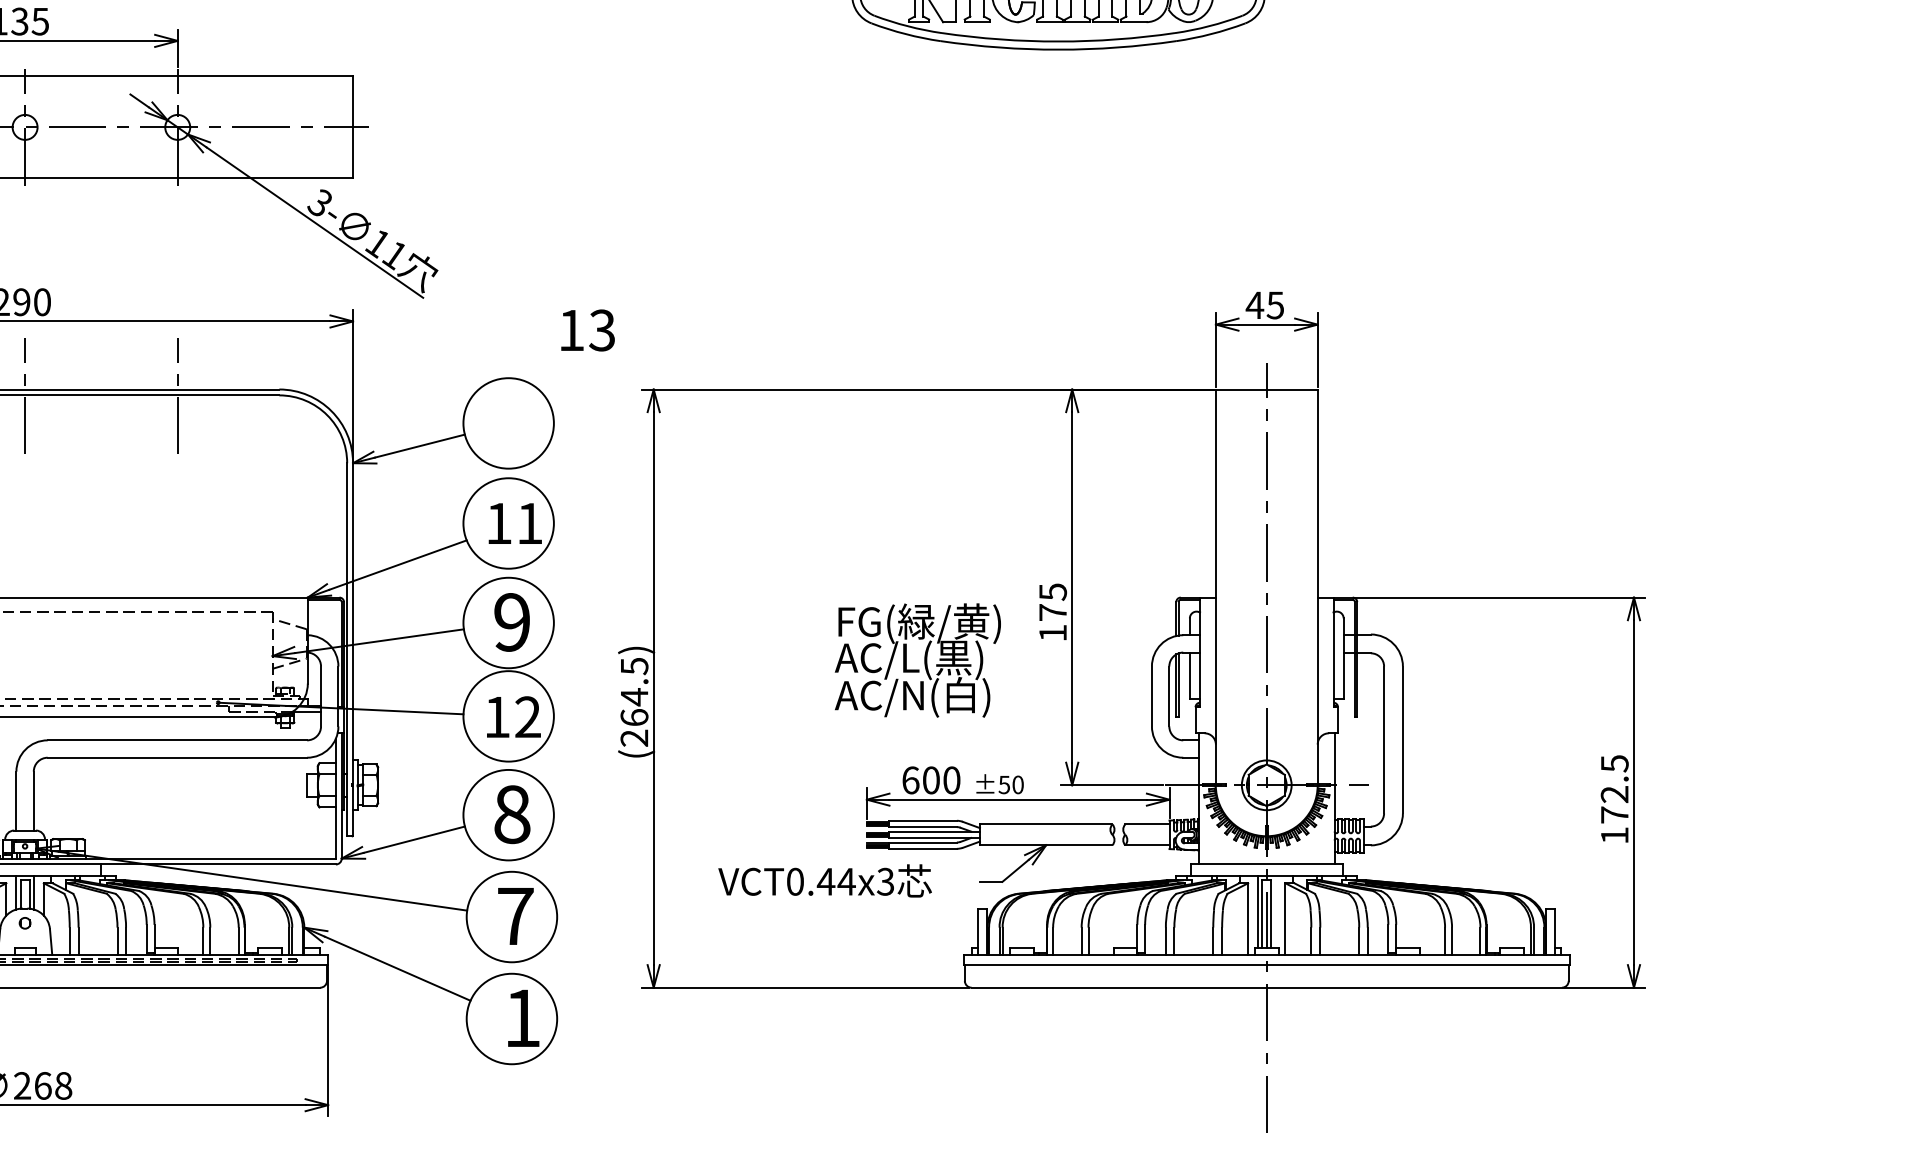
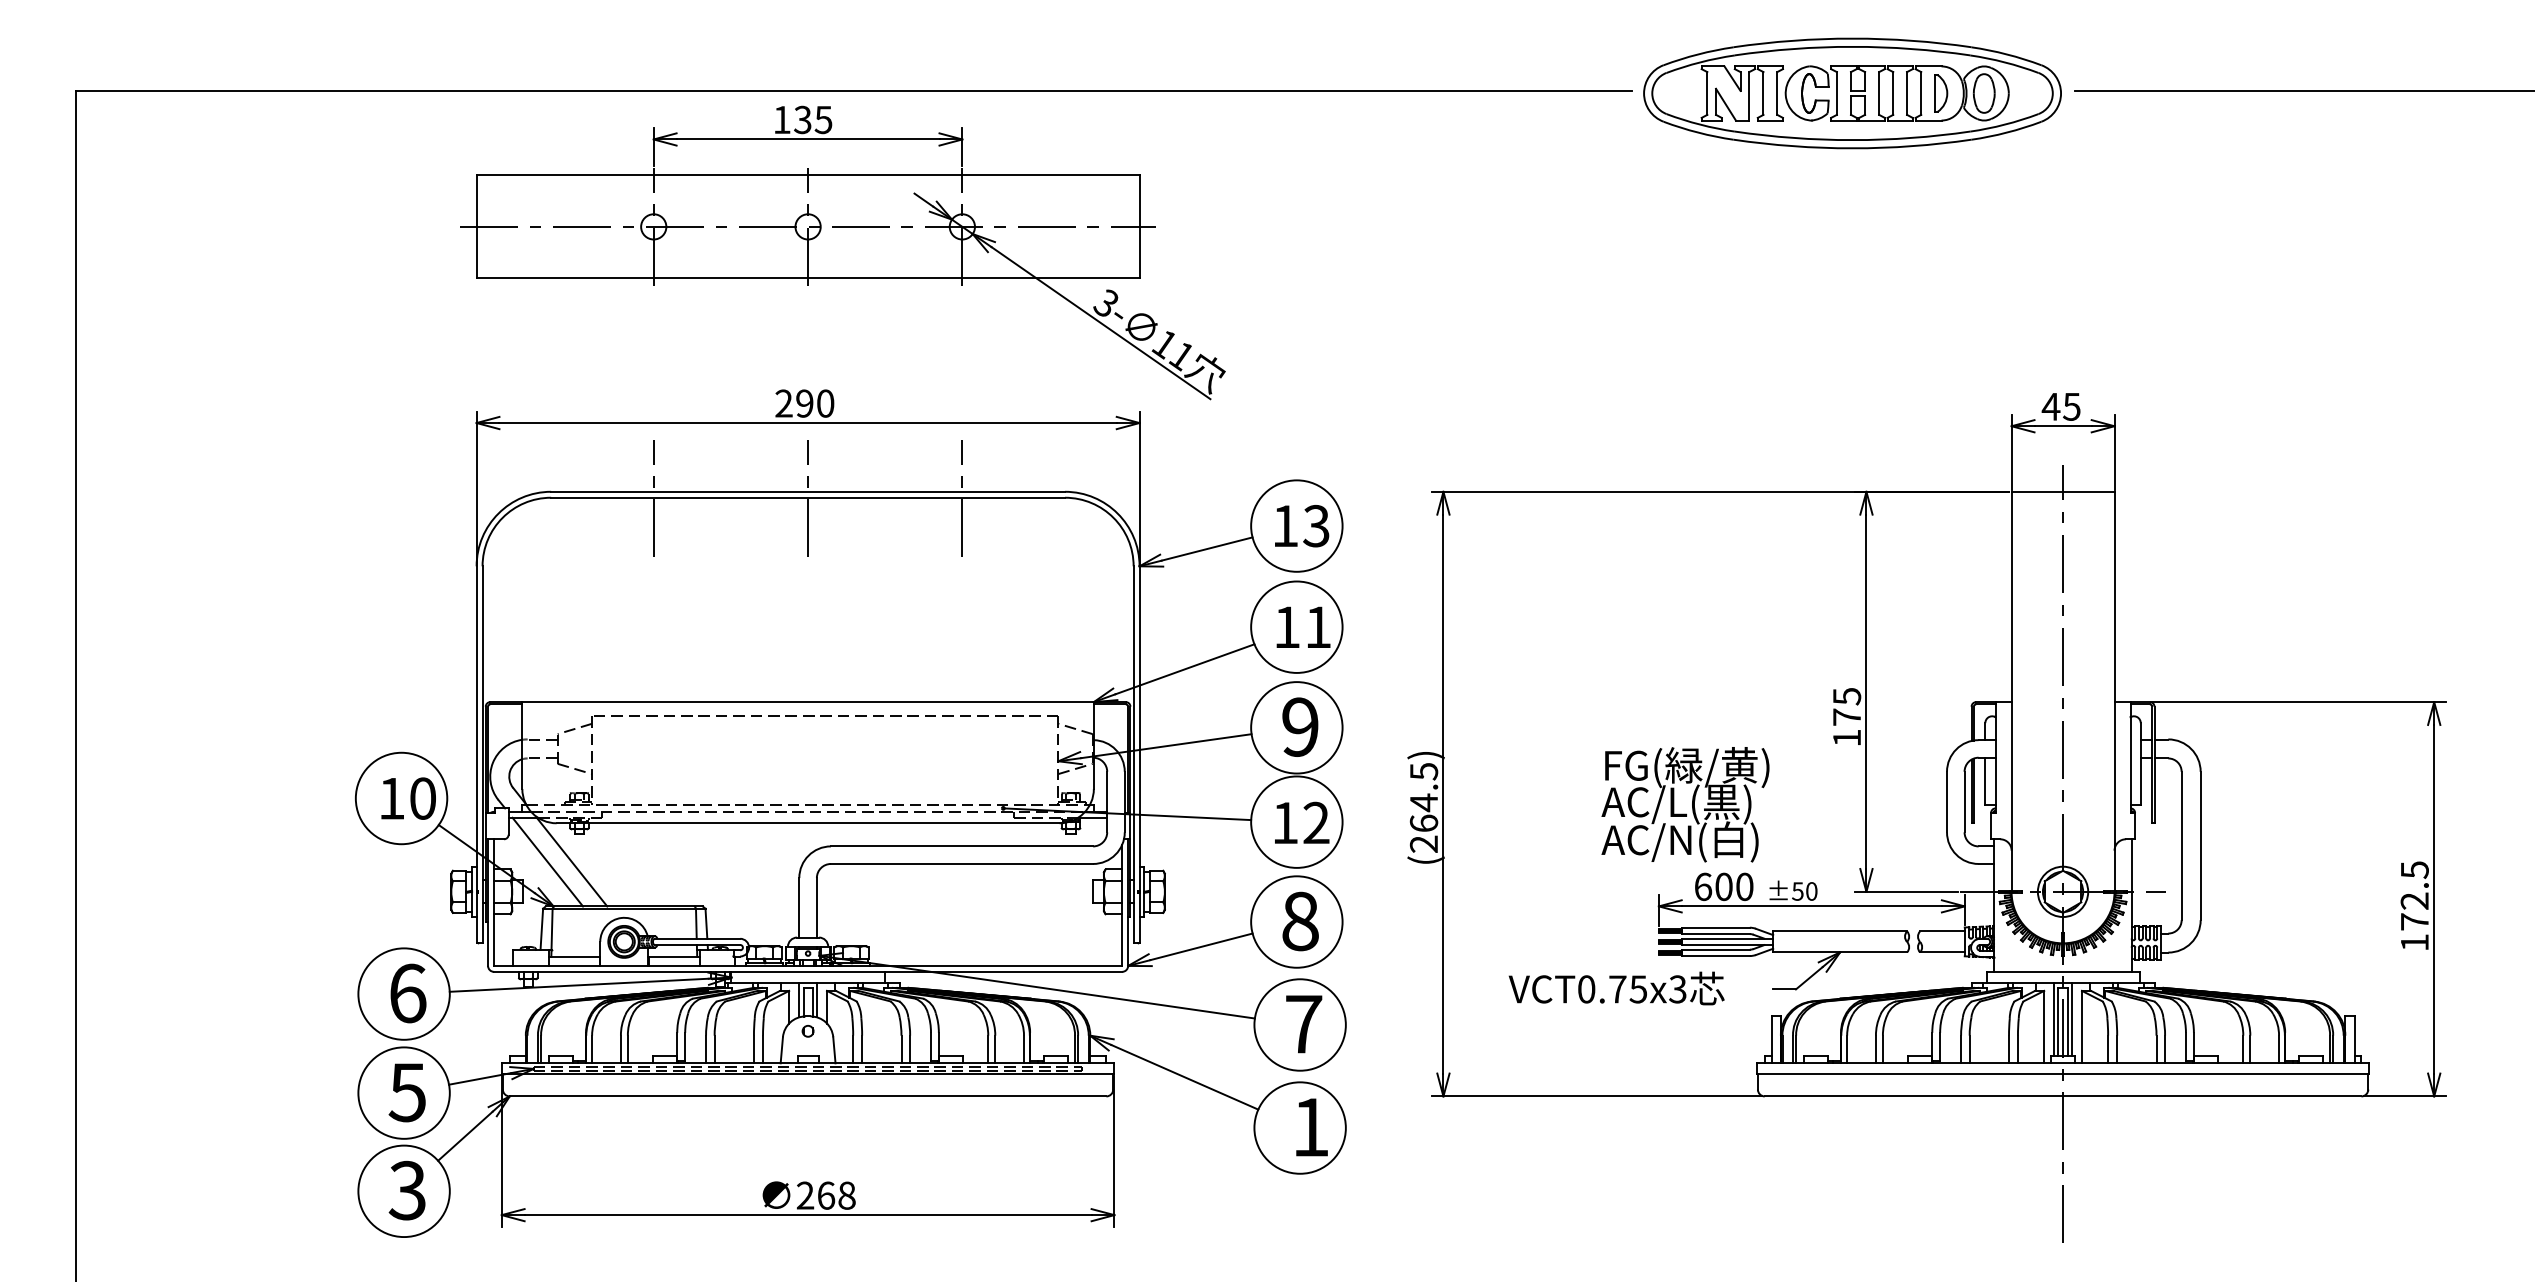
text: (588, 330) -> (1302, 526), moved
text: (917, 660) -> (1685, 804), moved
text: (835, 881) -> (1627, 989), VCT0.44x3 -> VCT0.75x3
line: (1276, 911) -> (2072, 1019), added

